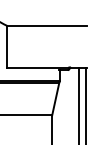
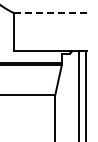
line: (46, 26) -> (50, 13), solid -> dashed

